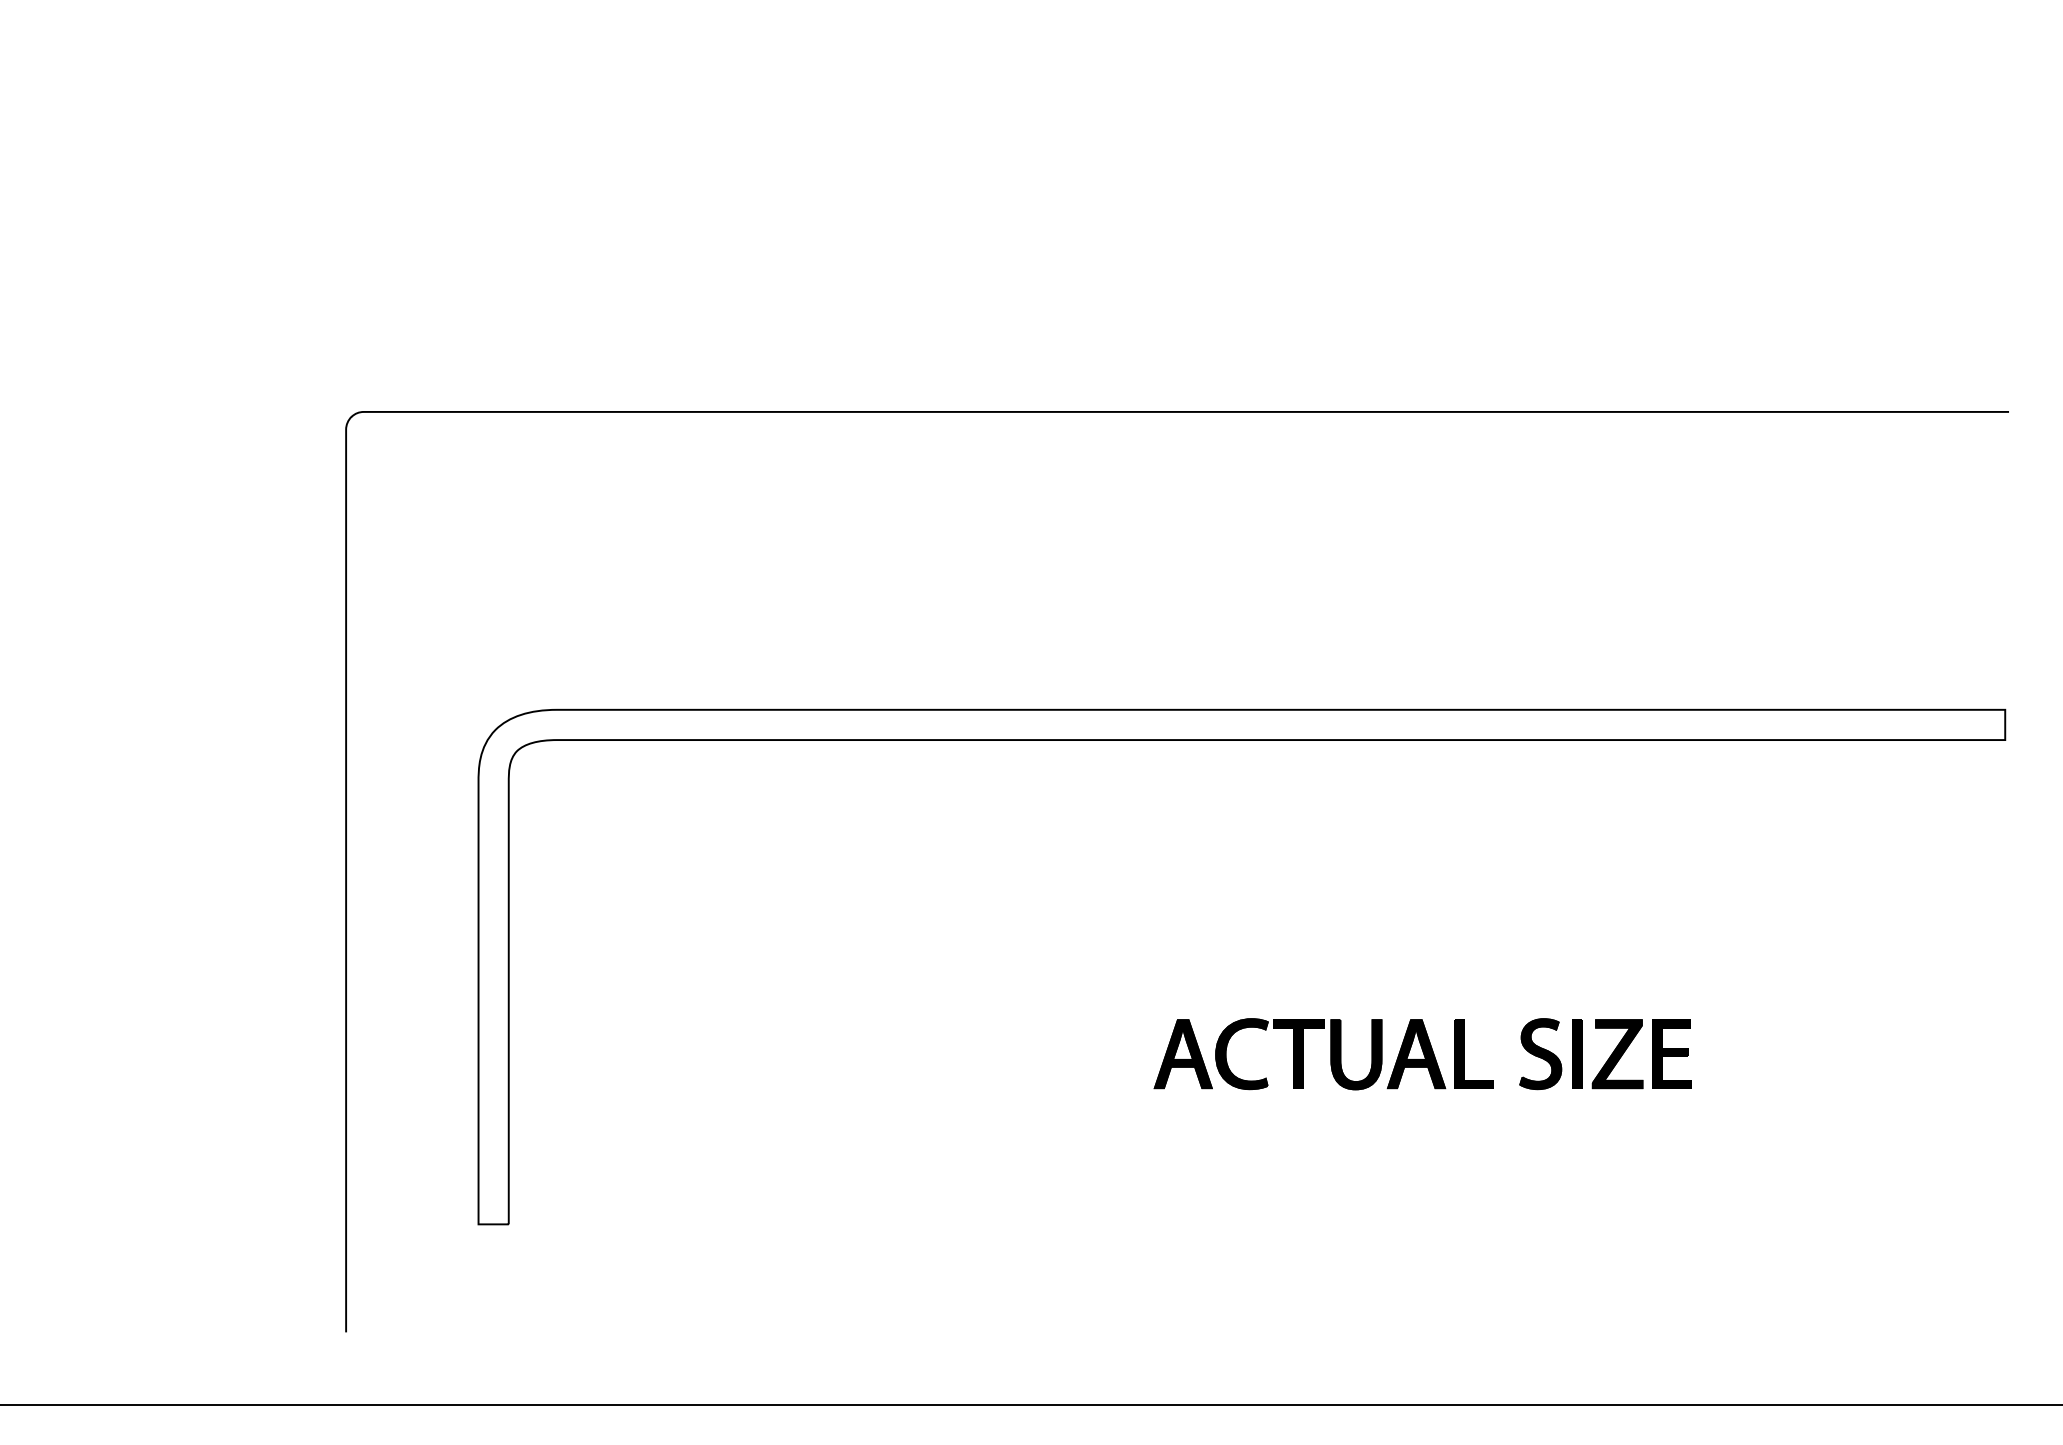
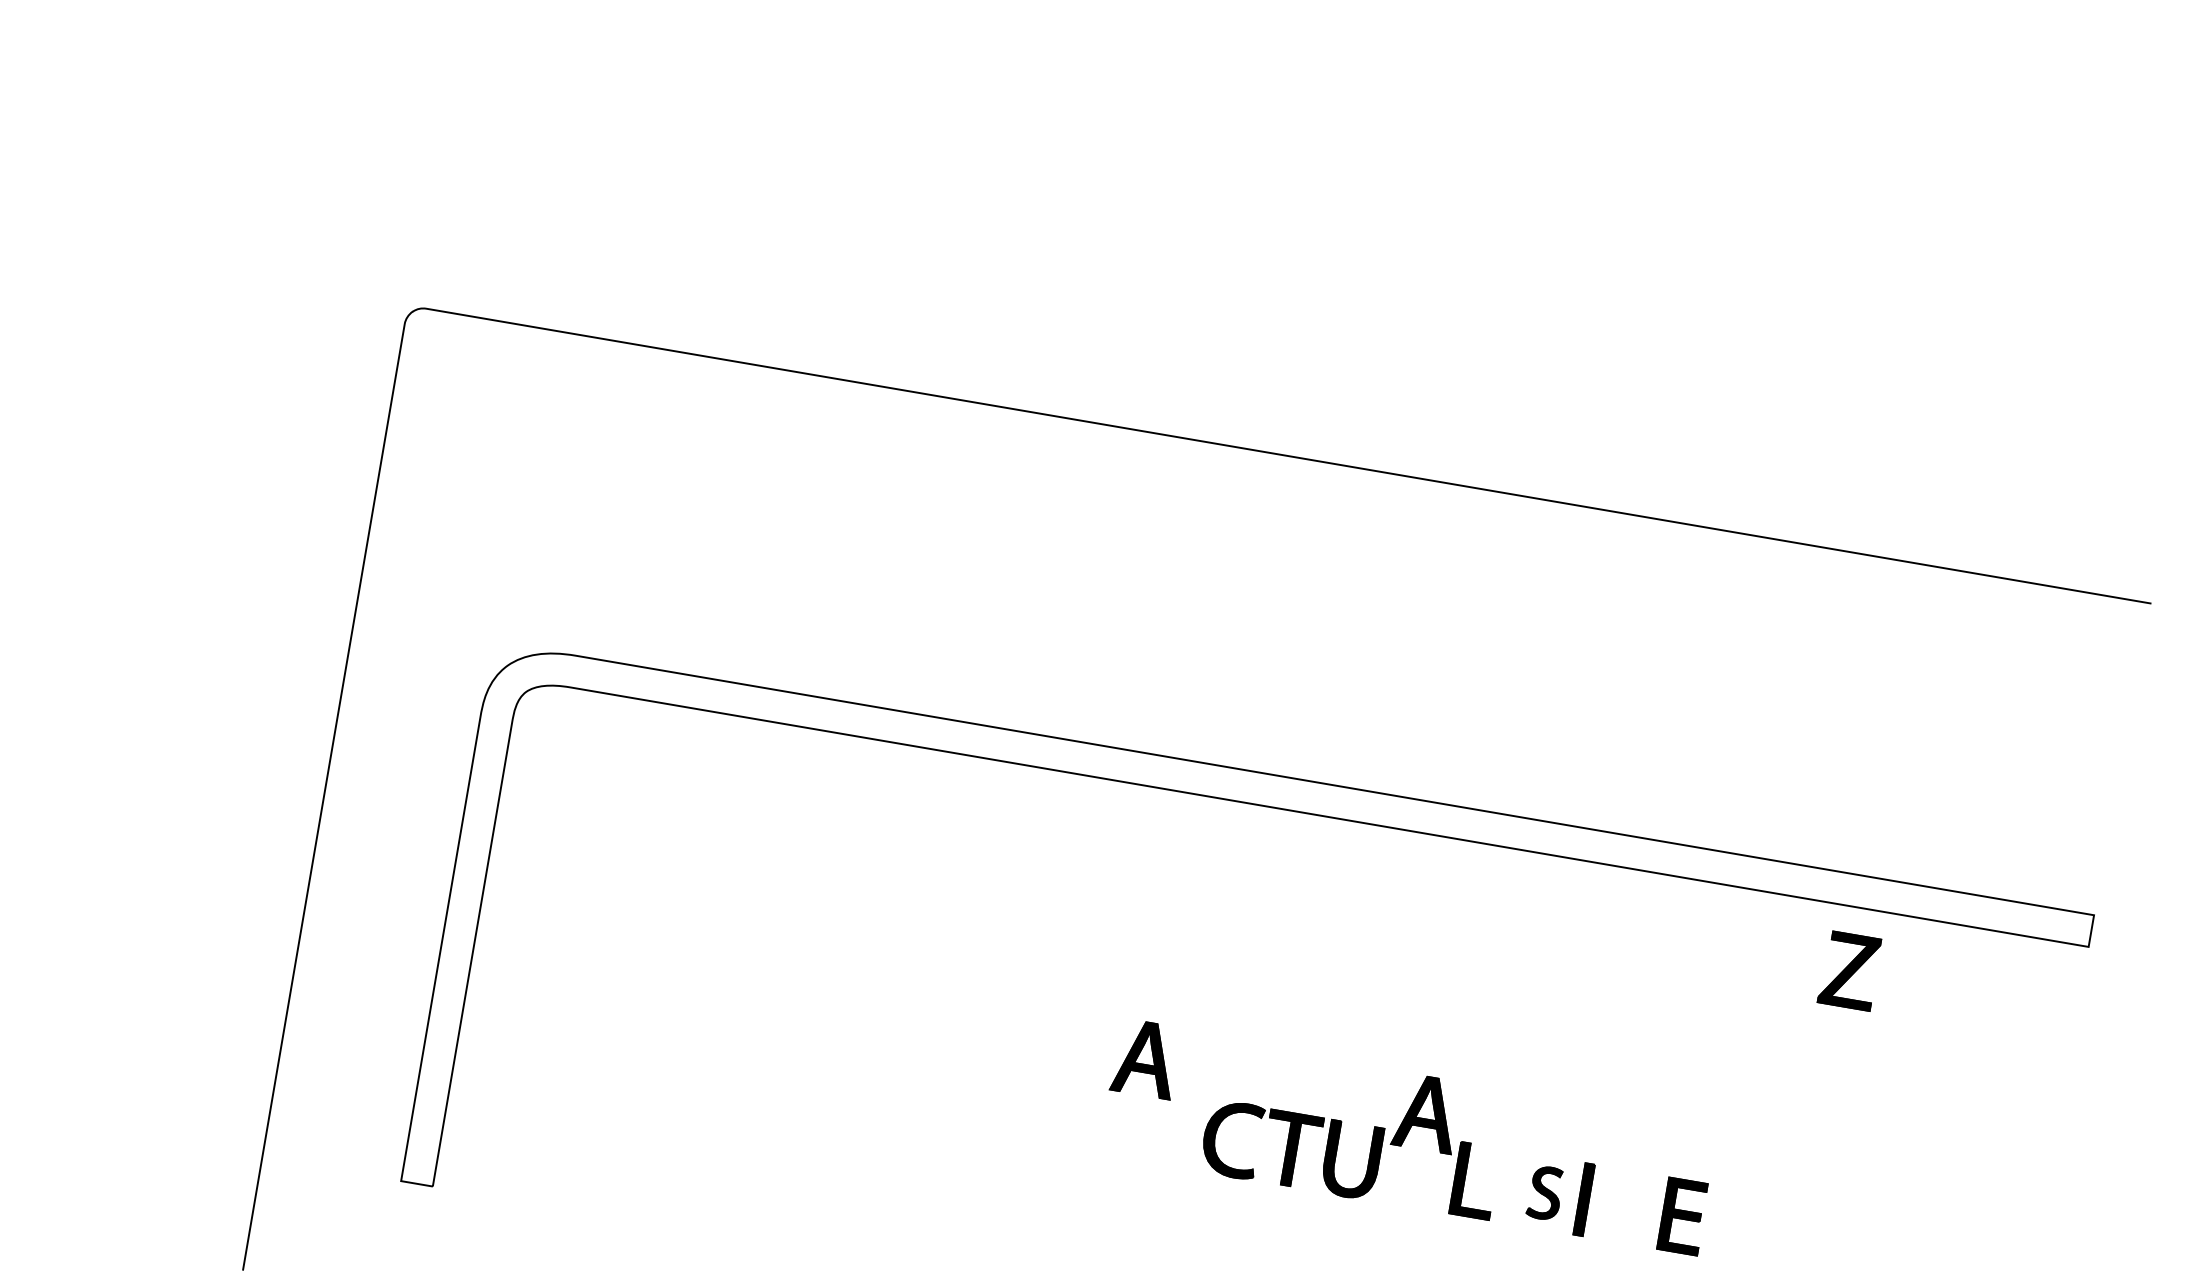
part: (1182, 1054) -> (1144, 1059), moved
part: (1416, 1054) -> (1426, 1113), moved
part: (1540, 1054) -> (1545, 1193), size x0.7
part: (1617, 1054) -> (1849, 971), moved

